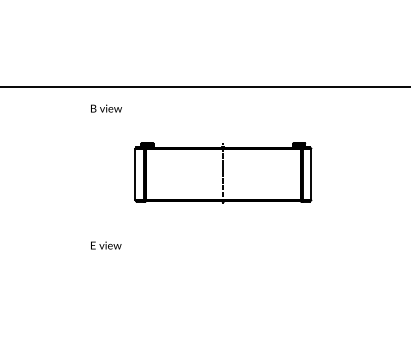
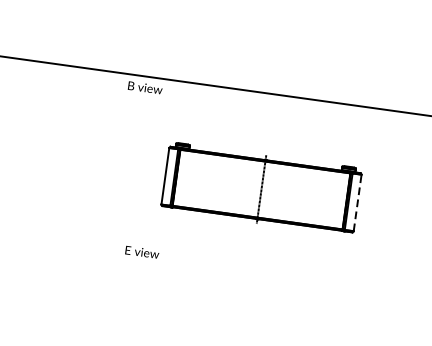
text: (106, 108) -> (145, 87), moved
line: (311, 174) -> (357, 203), solid -> dashed
text: (106, 245) -> (142, 252), moved

